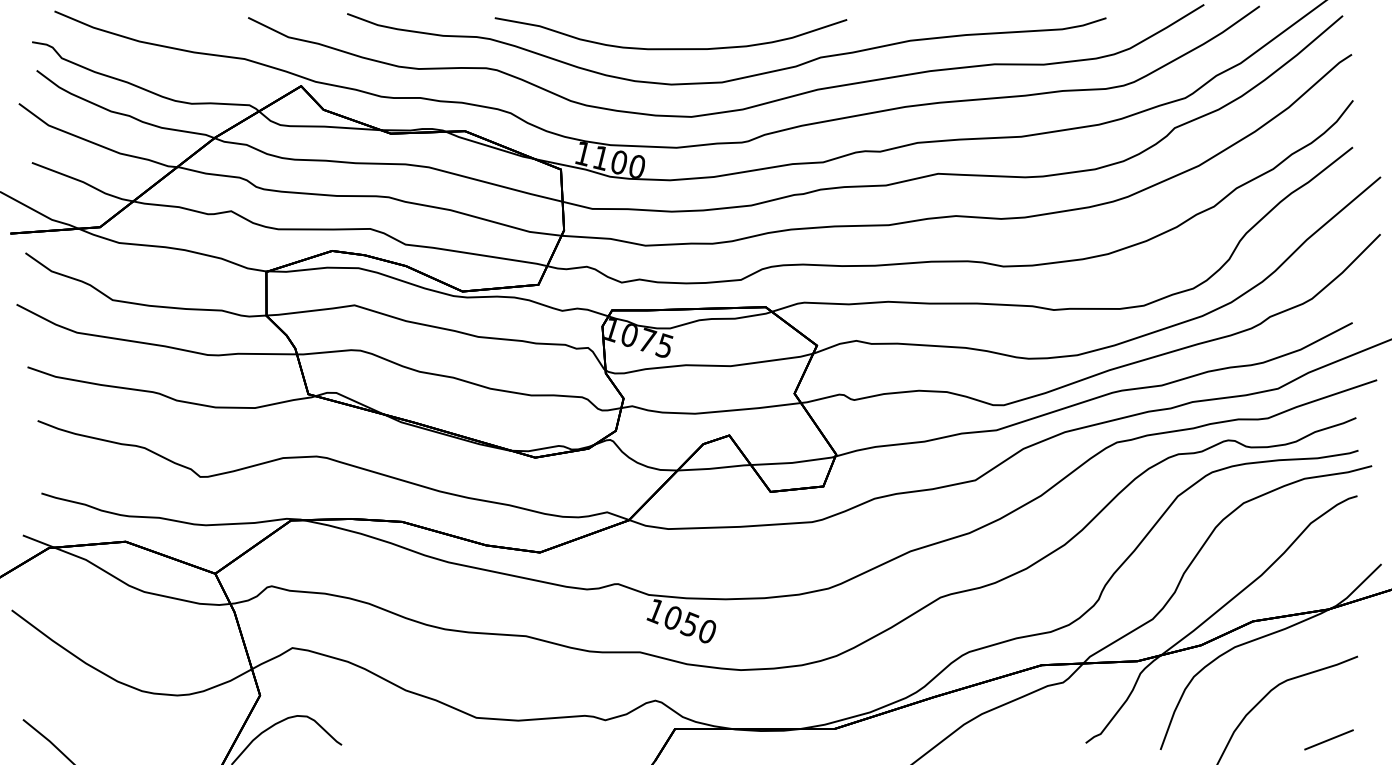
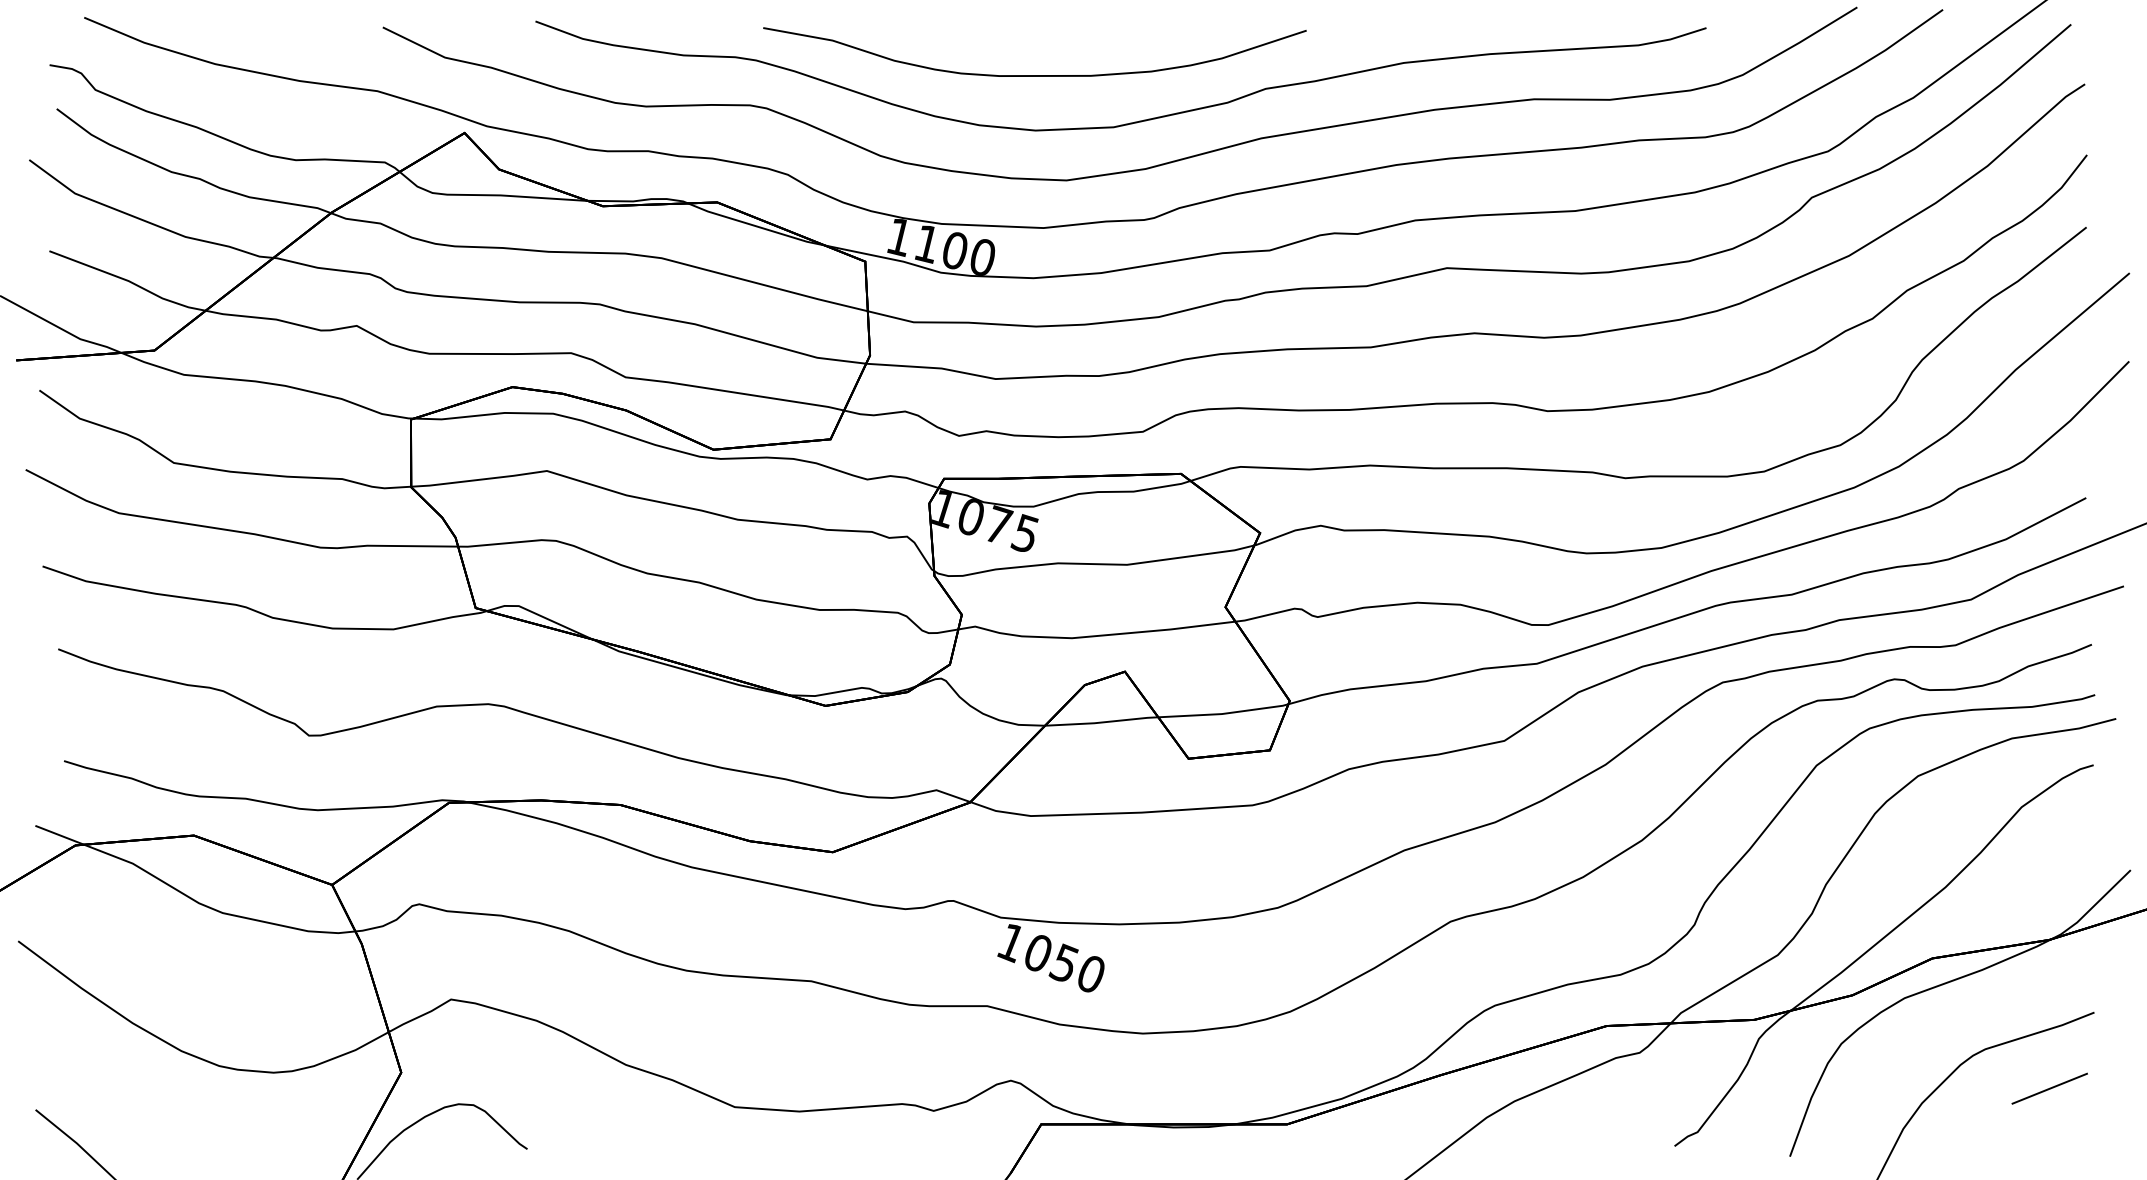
line: (1328, 739) -> (2048, 1088), moved

